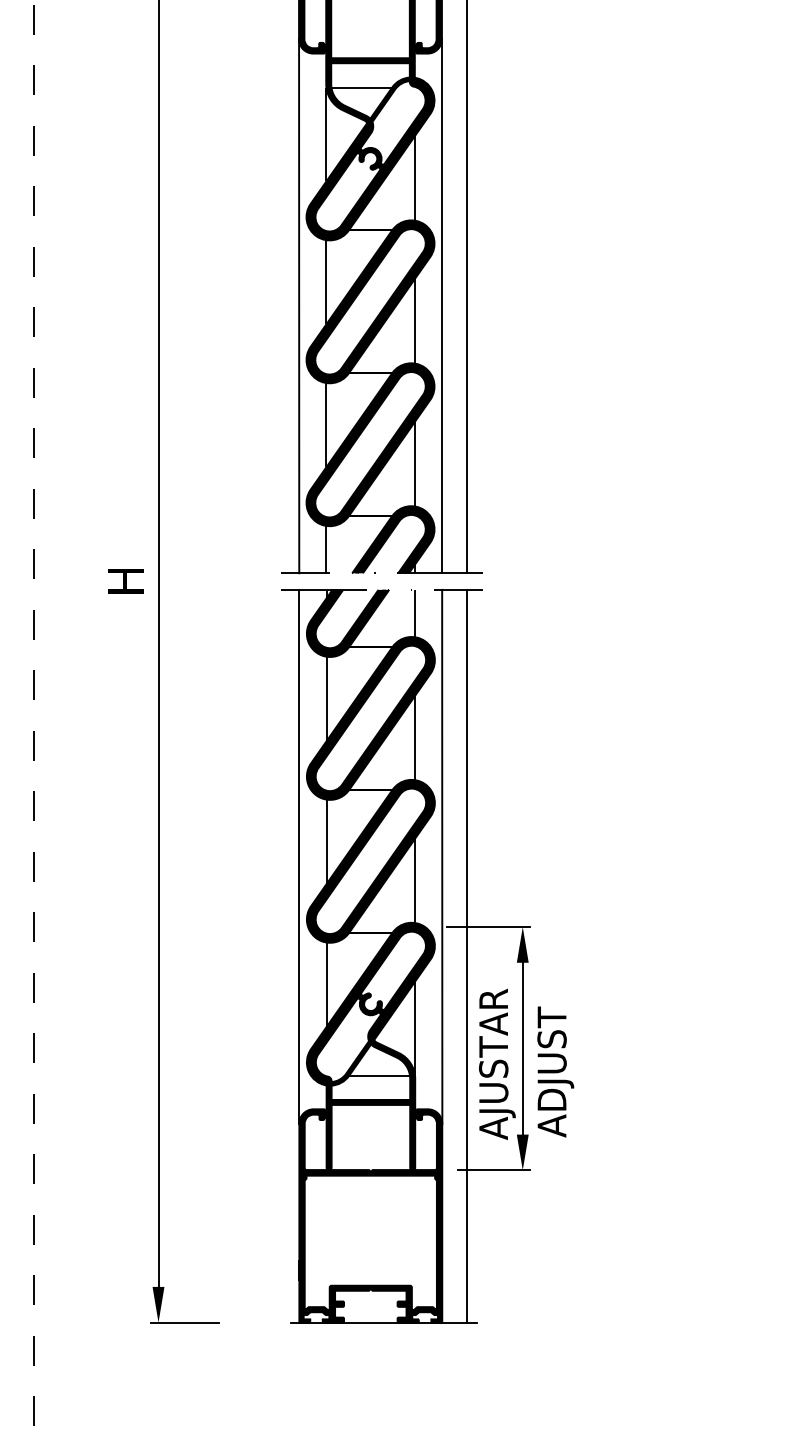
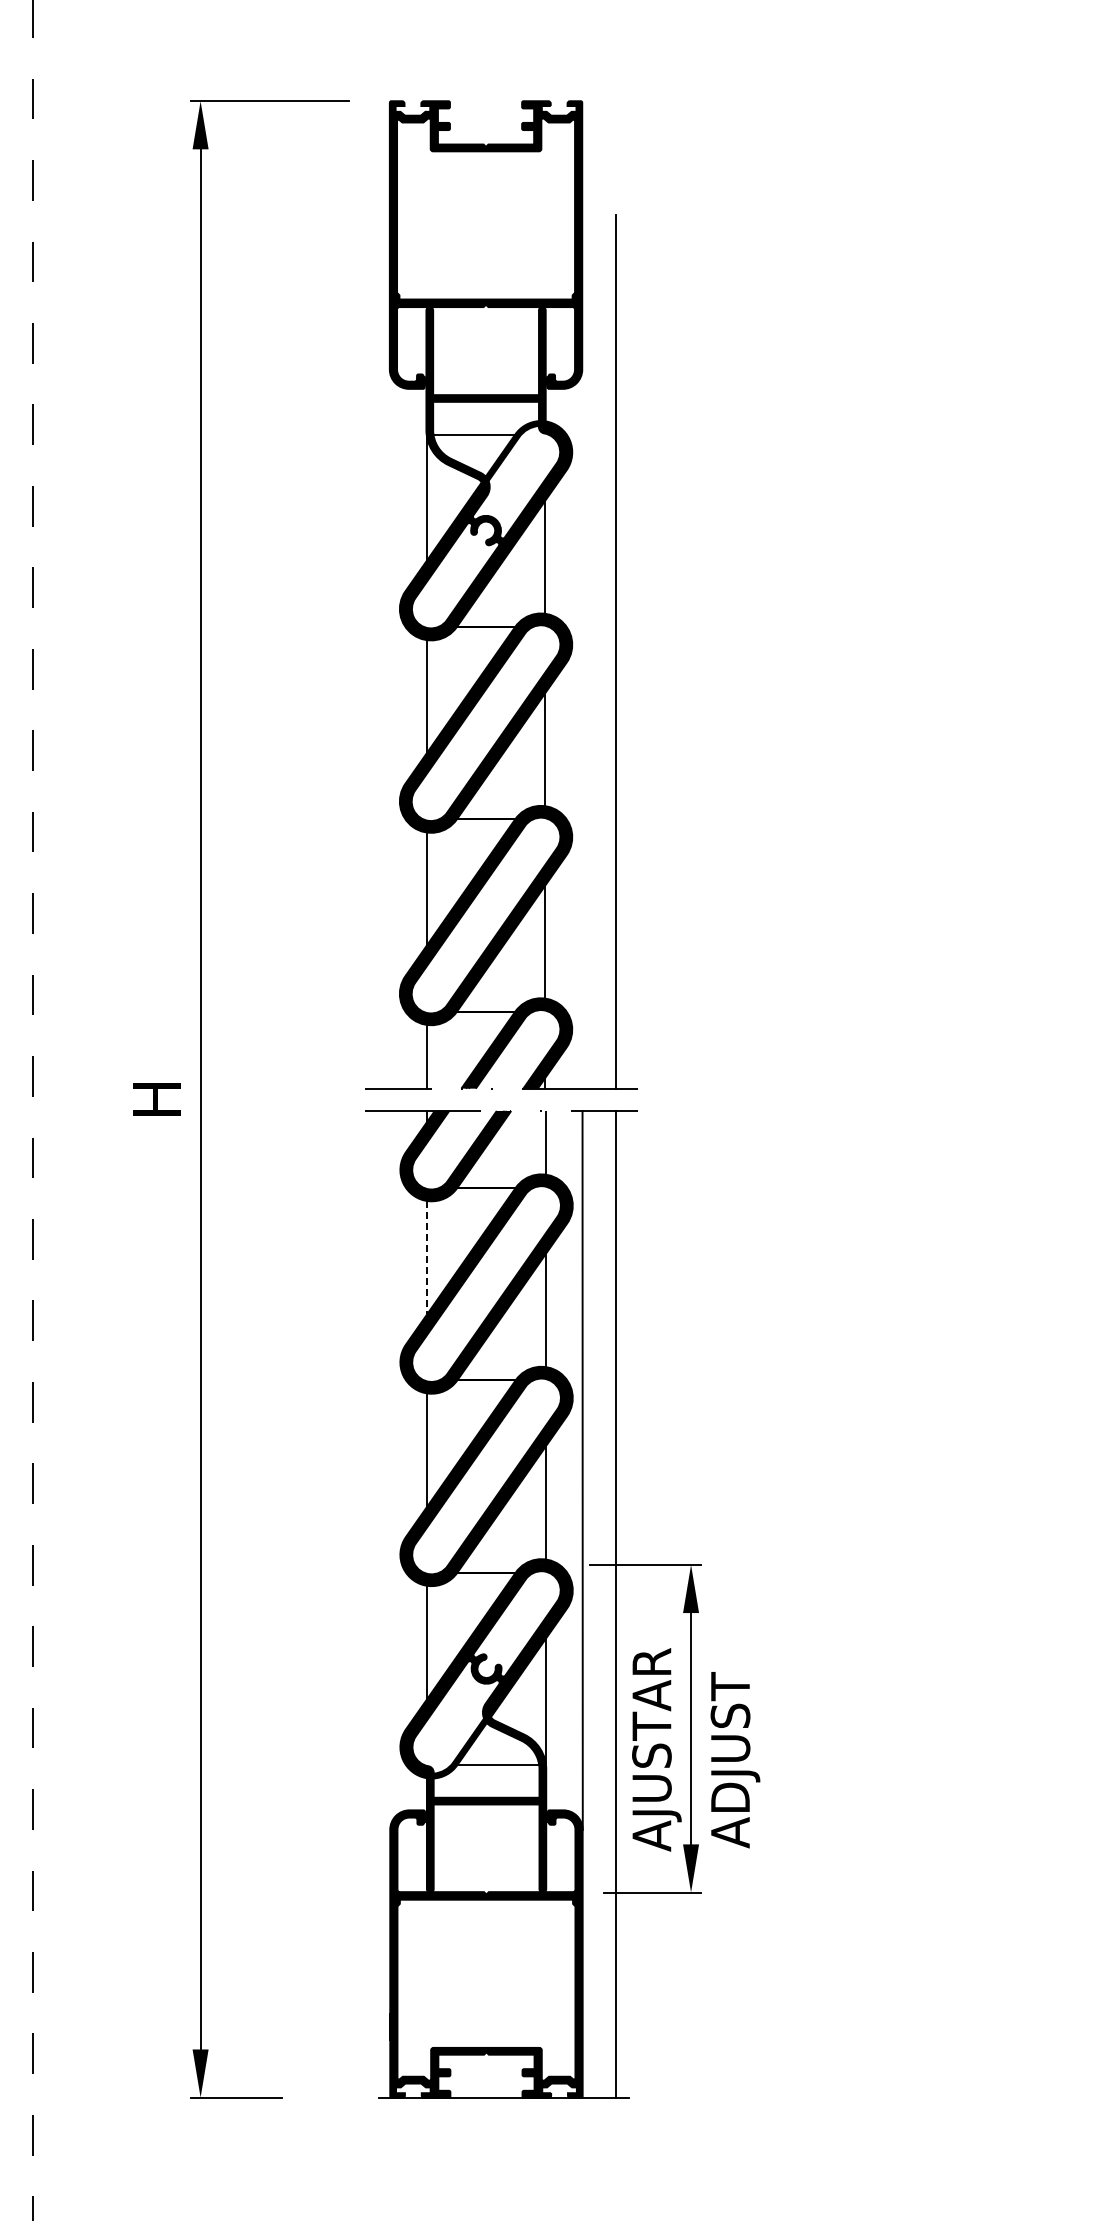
line: (298, 305) -> (389, 728), removed
line: (442, 305) -> (582, 728), removed
line: (327, 698) -> (427, 1257), solid -> dashed
line: (299, 856) -> (390, 1469), removed

